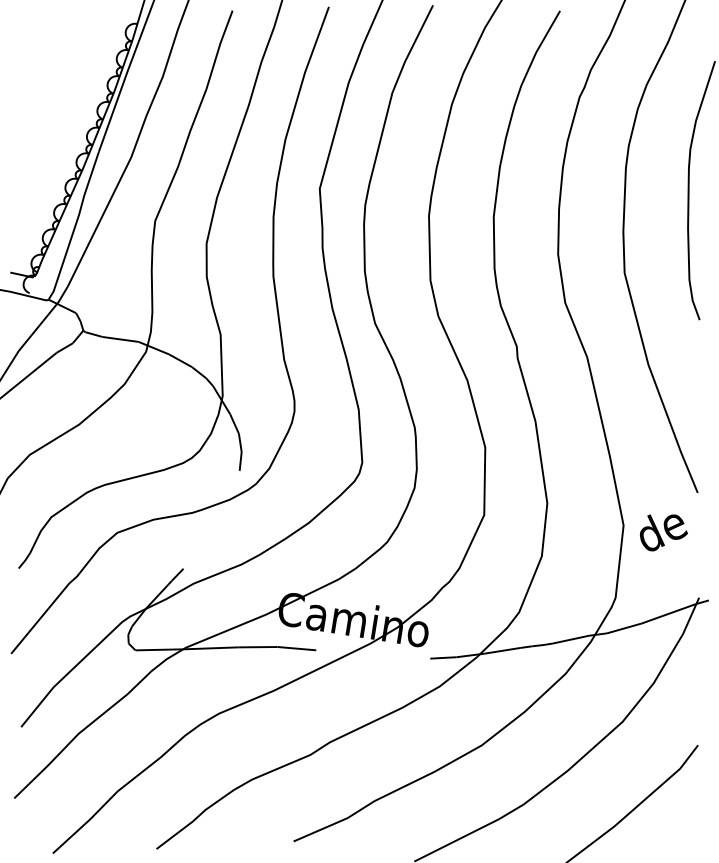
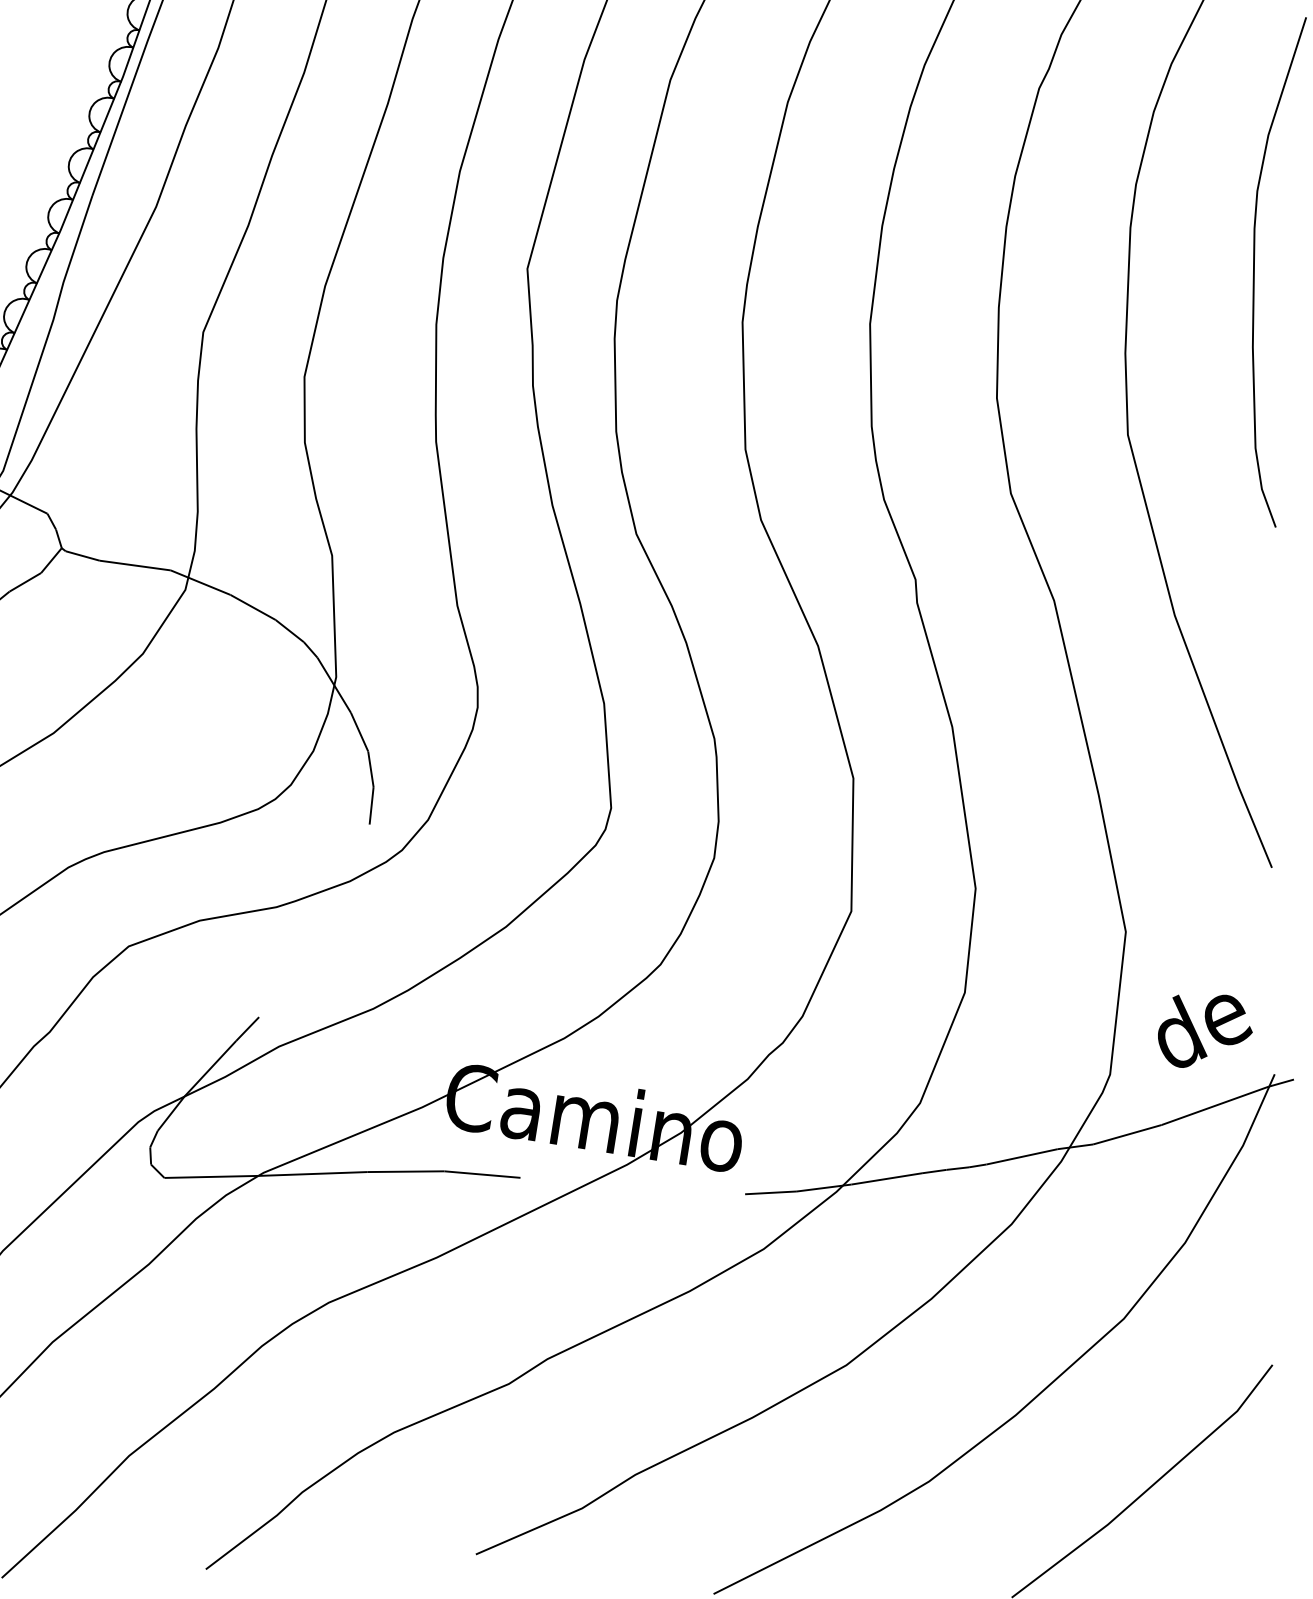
text: (663, 532) -> (1204, 1030), moved

